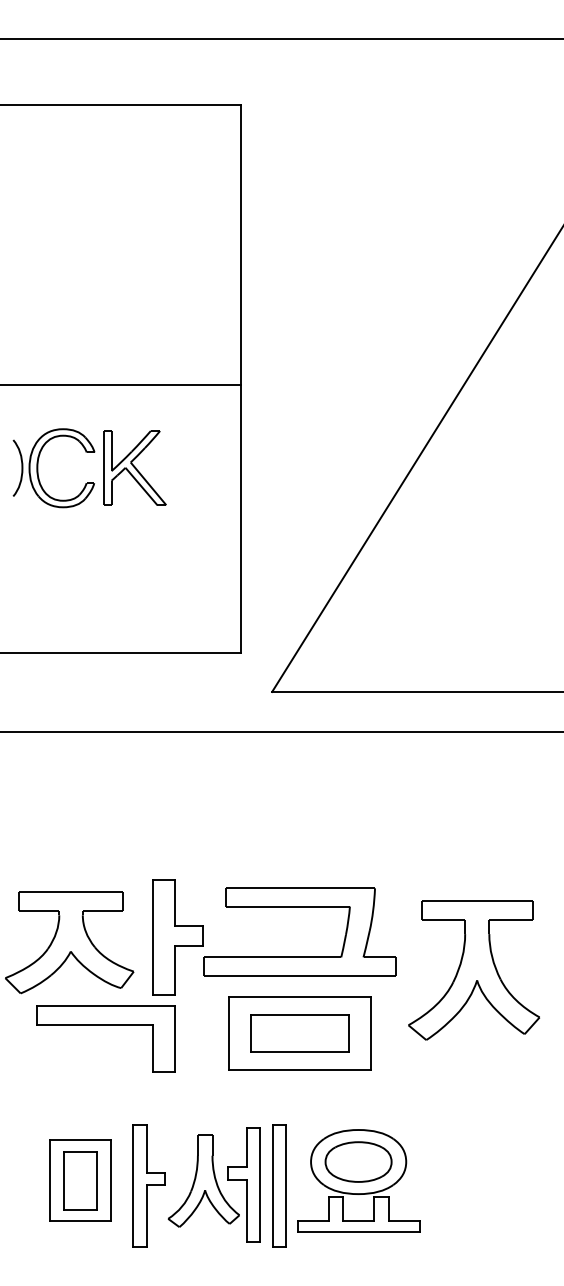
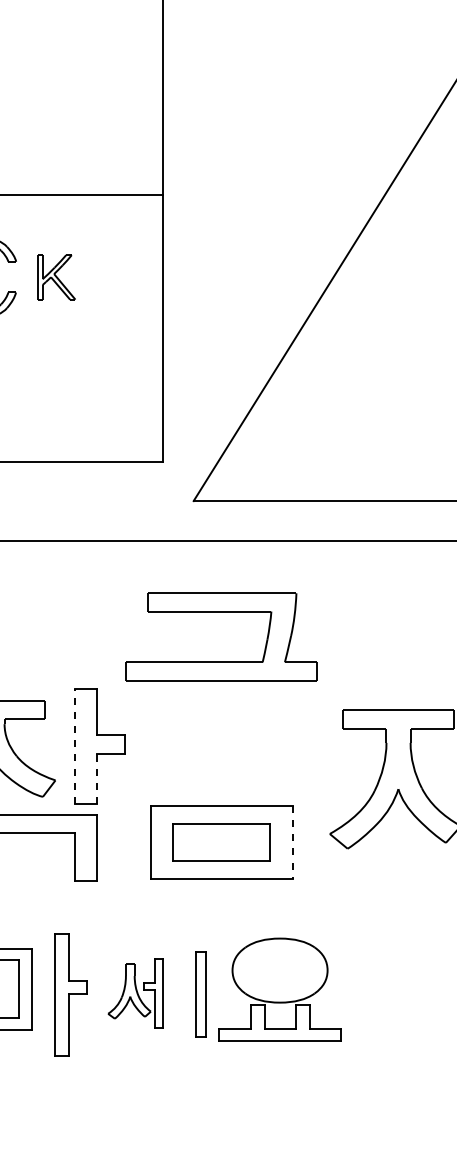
part: (134, 467) -> (56, 276), size x0.6
part: (299, 907) -> (220, 612), moved
line: (153, 937) -> (75, 746), solid -> dashed
line: (175, 970) -> (97, 779), solid -> dashed
line: (371, 1033) -> (292, 842), solid -> dashed
part: (358, 1161) -> (279, 970), removed
part: (213, 1184) -> (135, 993), size x0.6
part: (279, 1185) -> (201, 994), size x0.7

